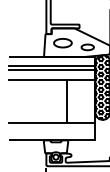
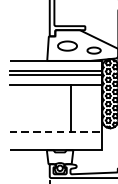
line: (52, 123) -> (56, 132), solid -> dashed

